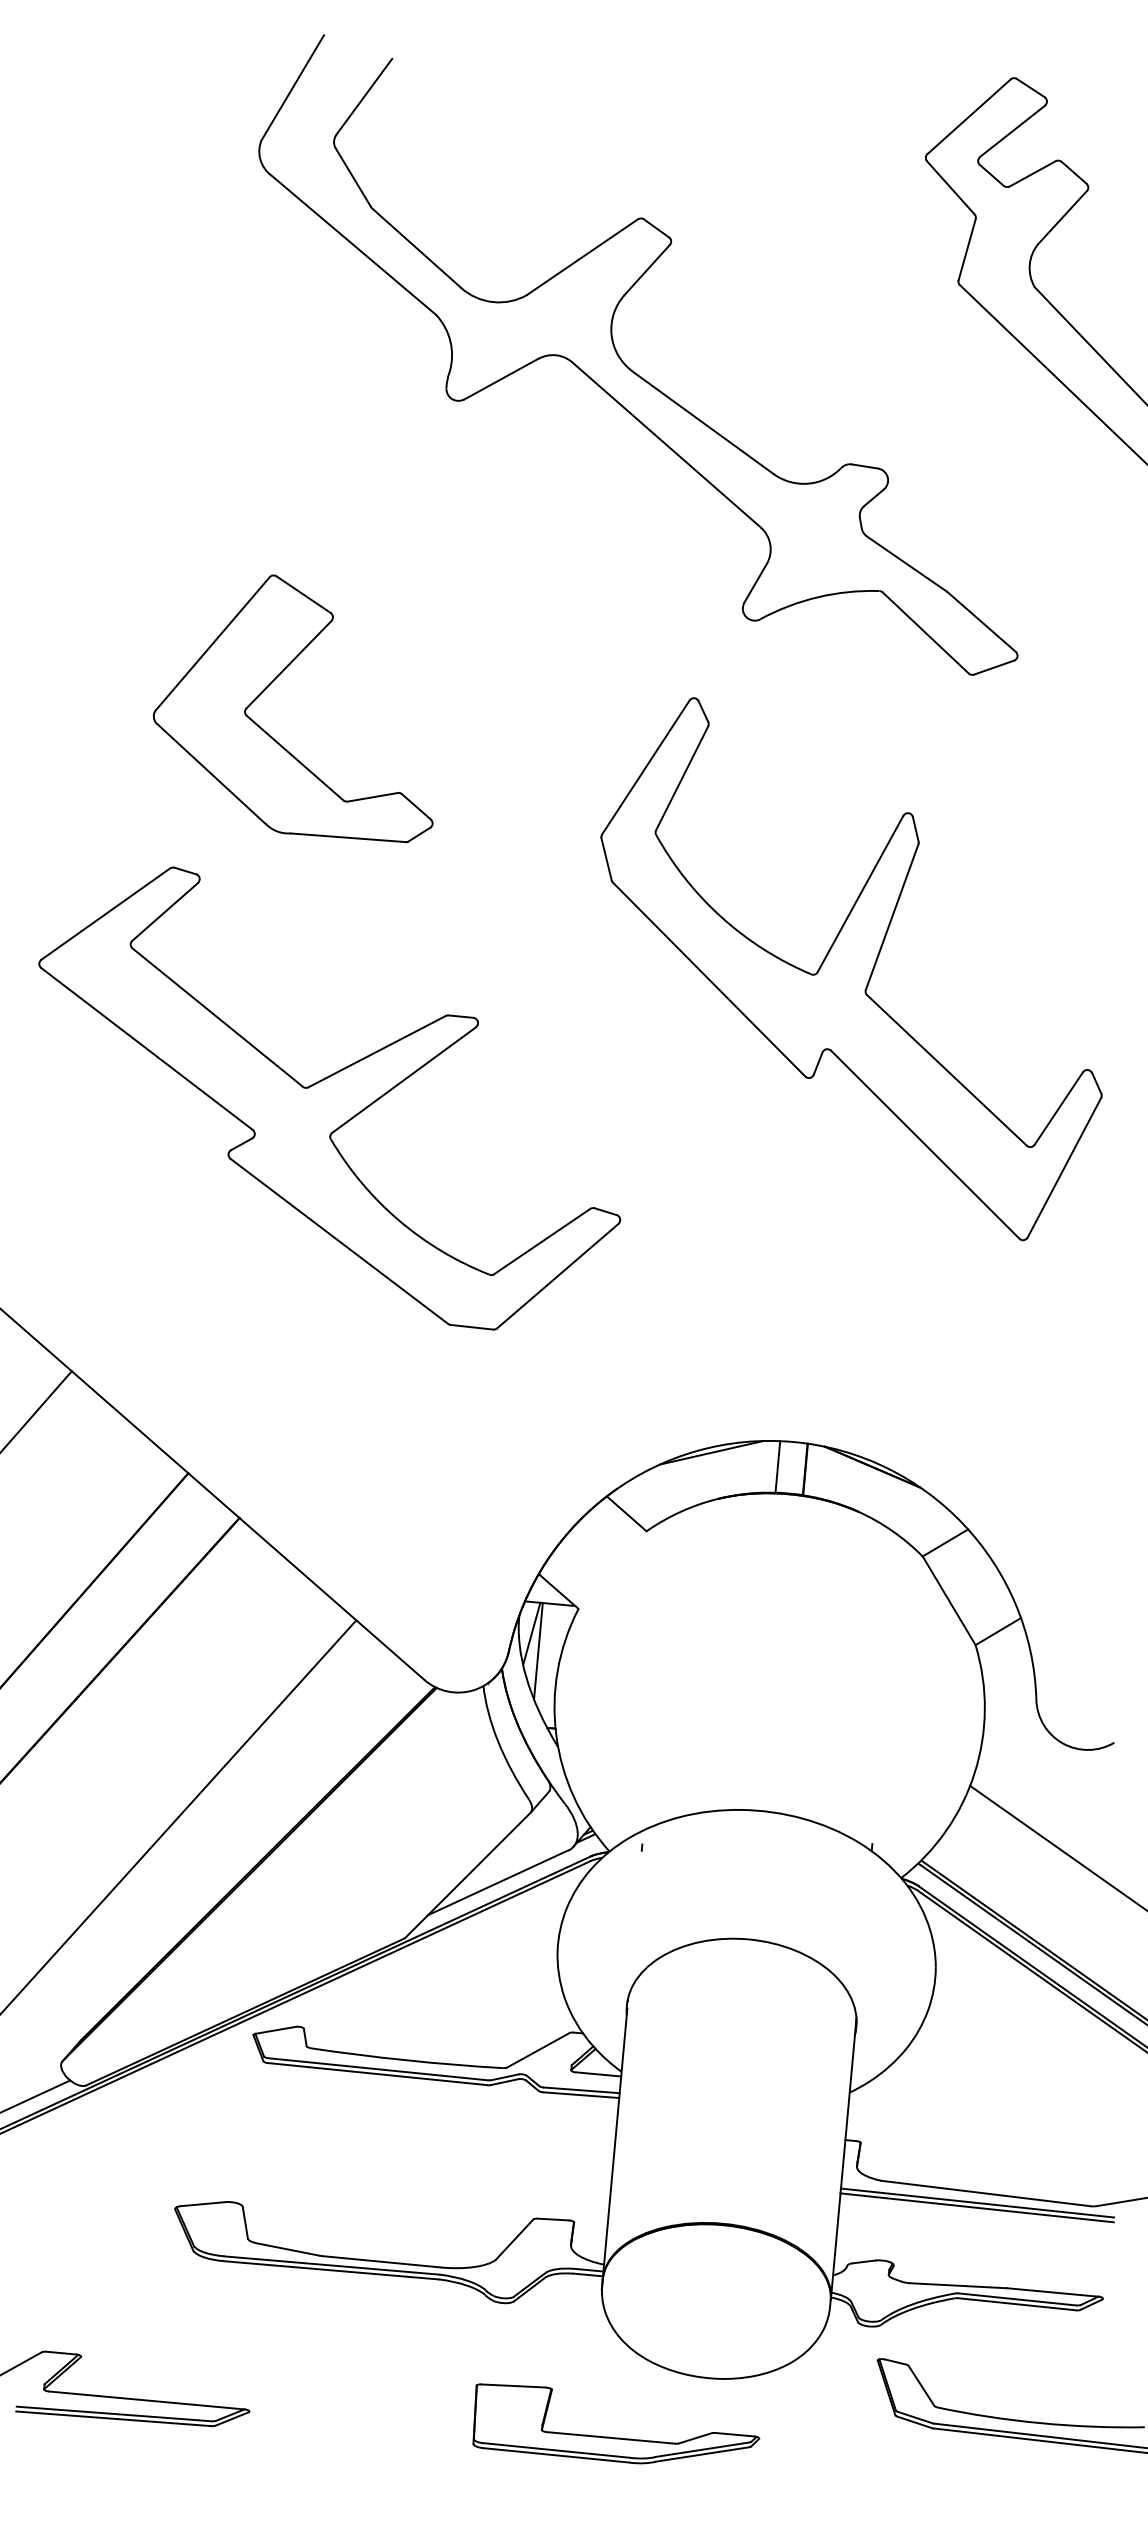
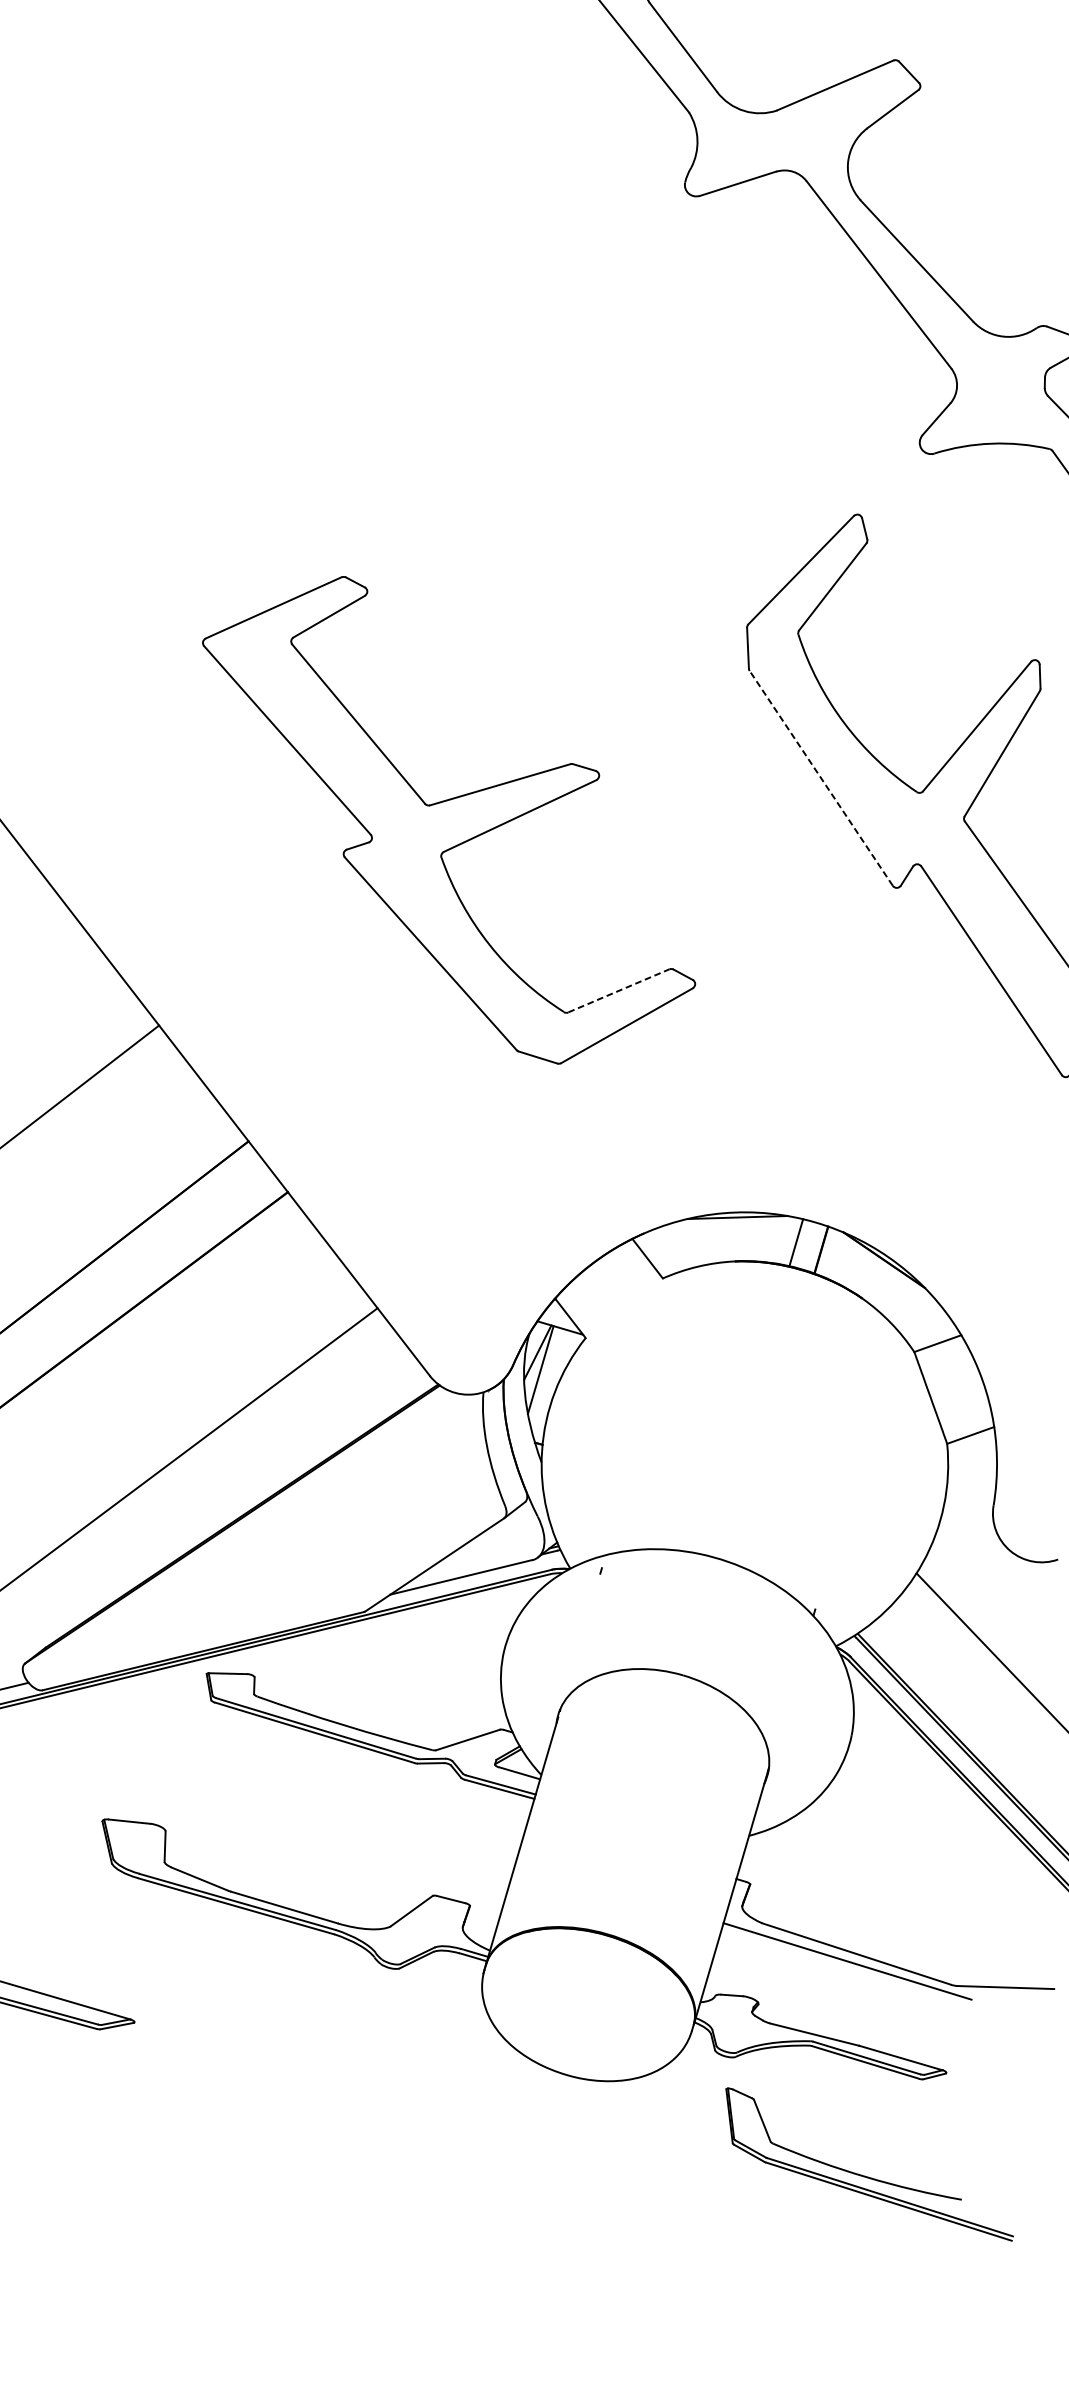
part: (270, 685) -> (468, 425), removed
line: (709, 979) -> (821, 778), solid -> dashed
line: (542, 1241) -> (619, 990), solid -> dashed
line: (976, 2207) -> (845, 1965), removed
part: (616, 2437) -> (470, 2113), removed

